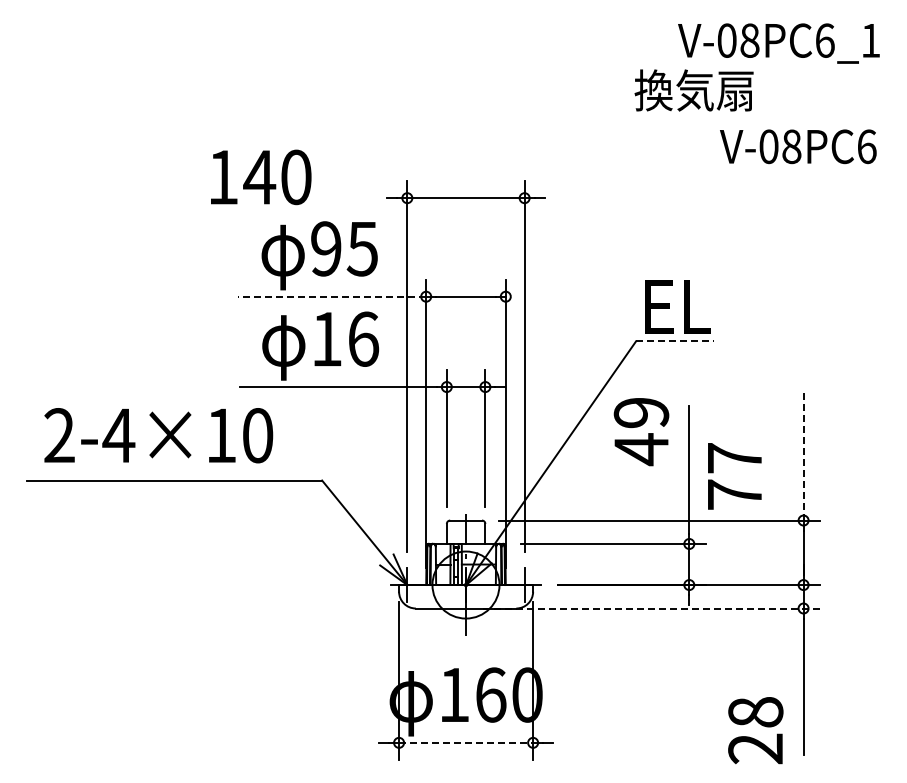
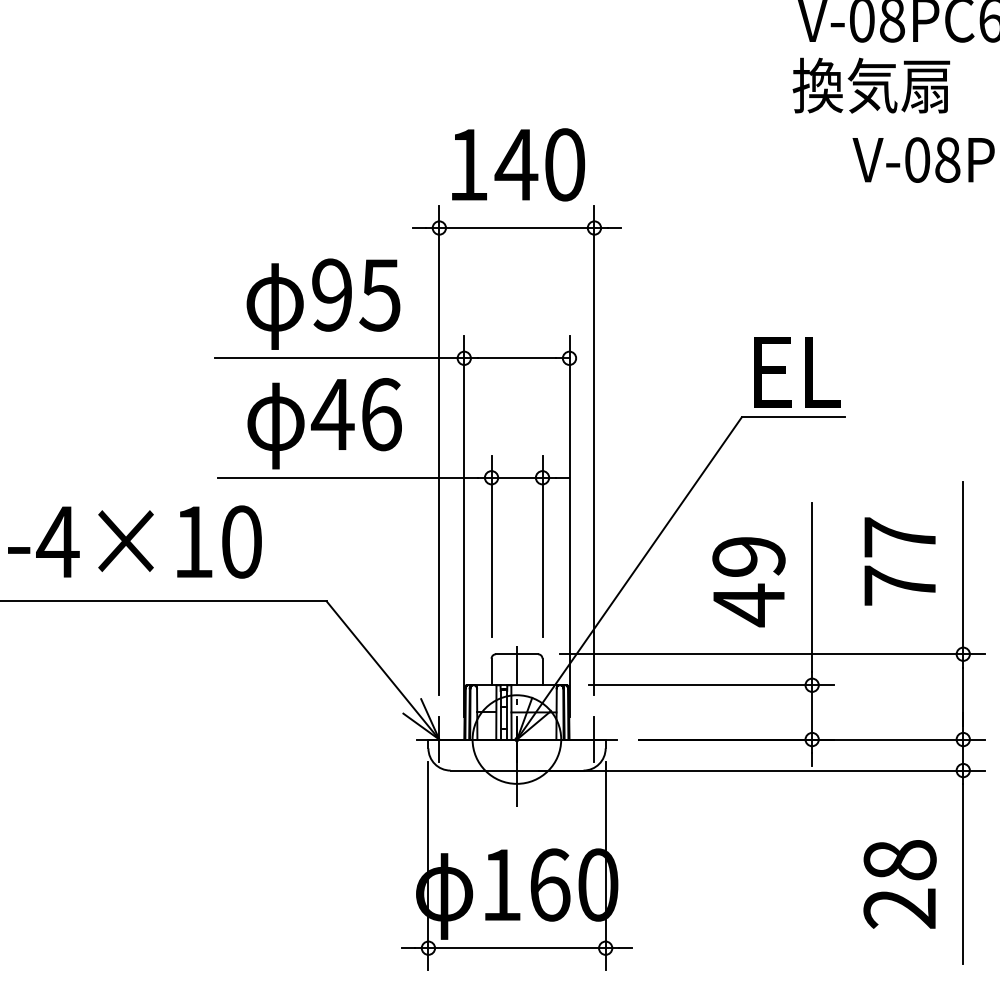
text: (693, 90) -> (870, 85), moved
text: (261, 177) -> (518, 164), moved
line: (331, 296) -> (339, 358), dashed -> solid
text: (326, 339) -> (332, 414), 16 -> 46
line: (675, 341) -> (793, 417), dashed -> solid
text: (641, 432) -> (748, 582), moved
line: (803, 455) -> (963, 568), dashed -> solid
text: (734, 476) -> (899, 561), moved
line: (651, 608) -> (762, 770), dashed -> solid
text: (755, 730) -> (899, 884), moved
line: (466, 742) -> (517, 947), dashed -> solid

